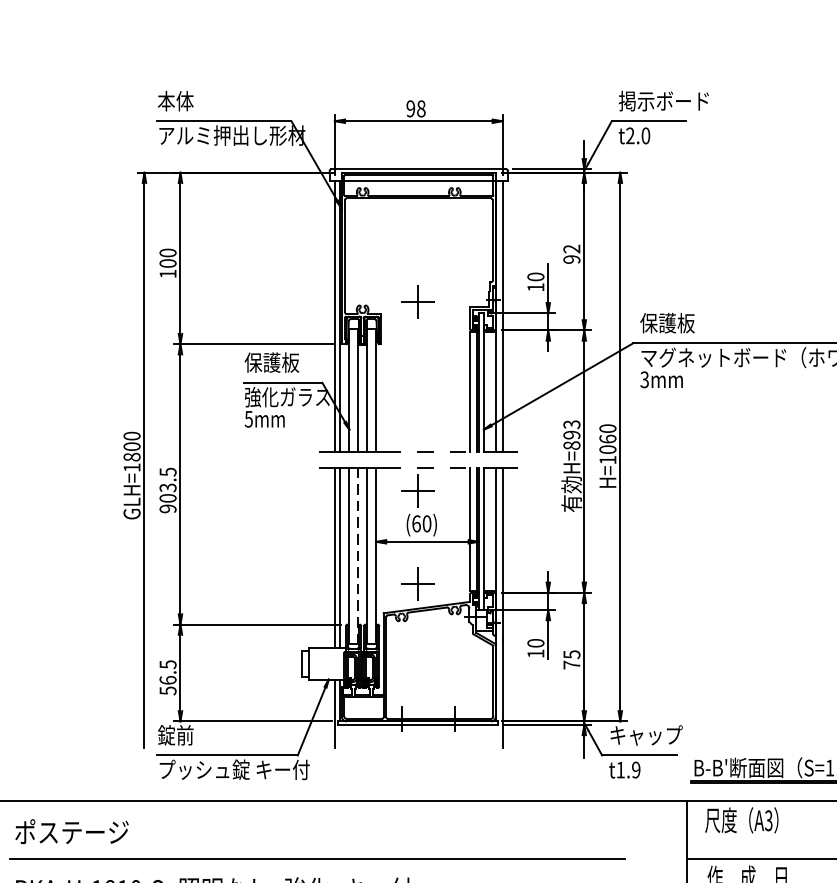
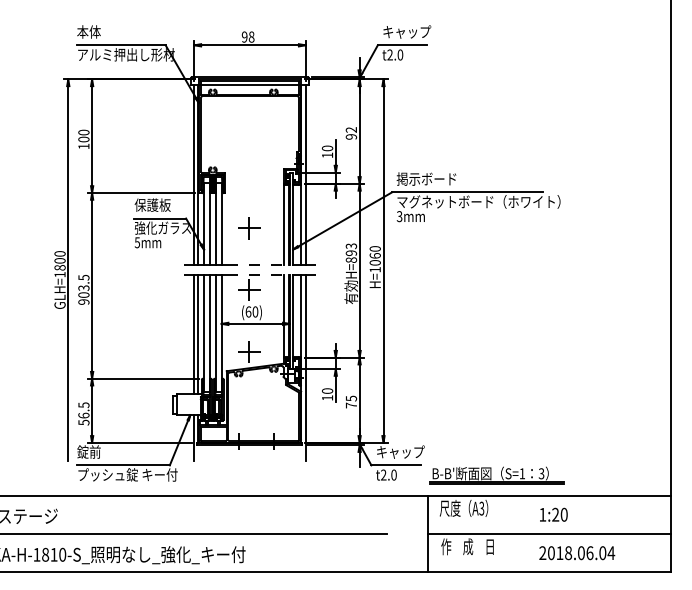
text: (662, 100) -> (411, 31), 掲示ボード -> キャップ
part: (418, 302) -> (249, 228), moved
text: (685, 322) -> (426, 178), 保護板 -> 掲示ボード
line: (357, 554) -> (209, 332), dashed -> solid
text: (627, 769) -> (388, 474), t1.9 -> t2.0

